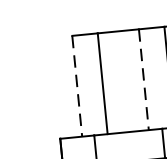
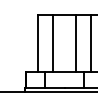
line: (144, 80) -> (76, 43), dashed -> solid
line: (77, 86) -> (38, 43), dashed -> solid

